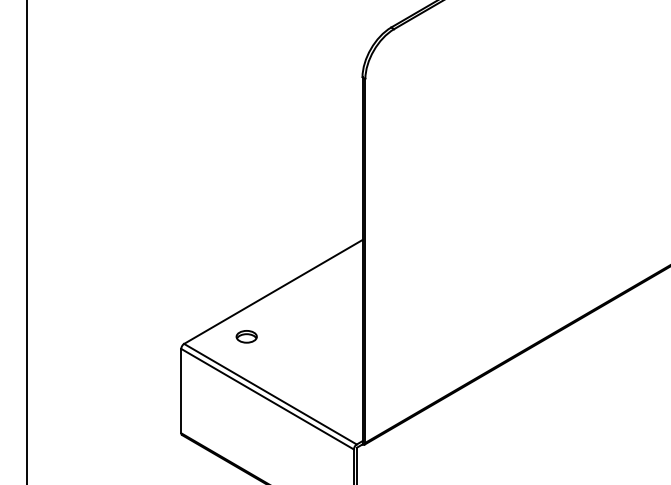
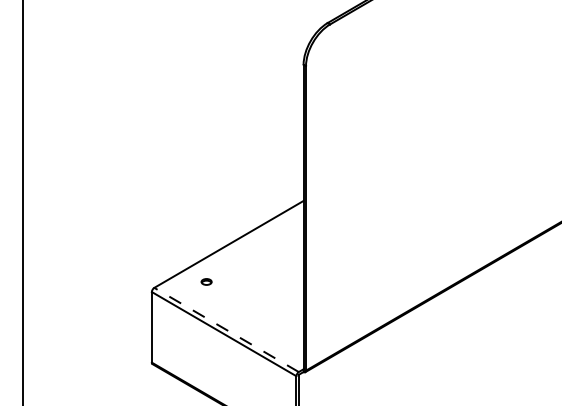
part: (246, 336) -> (206, 281), size x0.6
line: (270, 394) -> (226, 330), solid -> dashed

